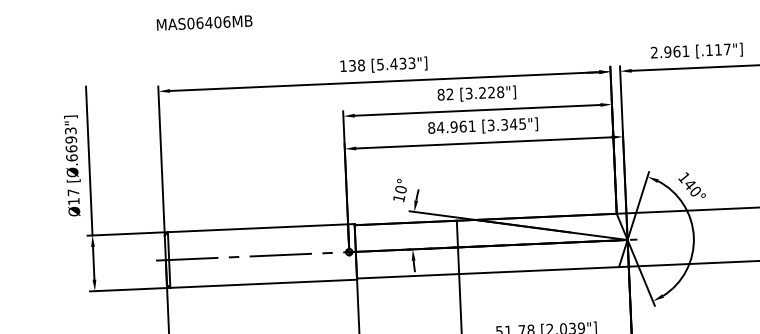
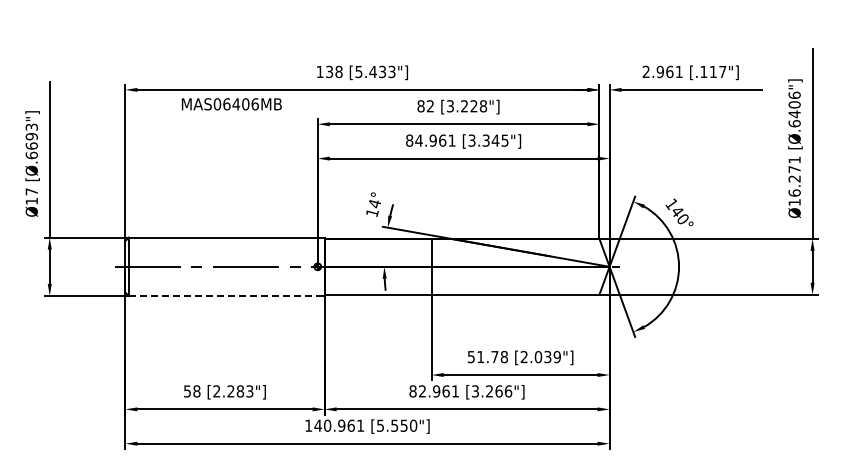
text: (204, 23) -> (231, 104), moved
text: (400, 189) -> (374, 203), 10° -> 14°
line: (260, 284) -> (223, 296), solid -> dashed

